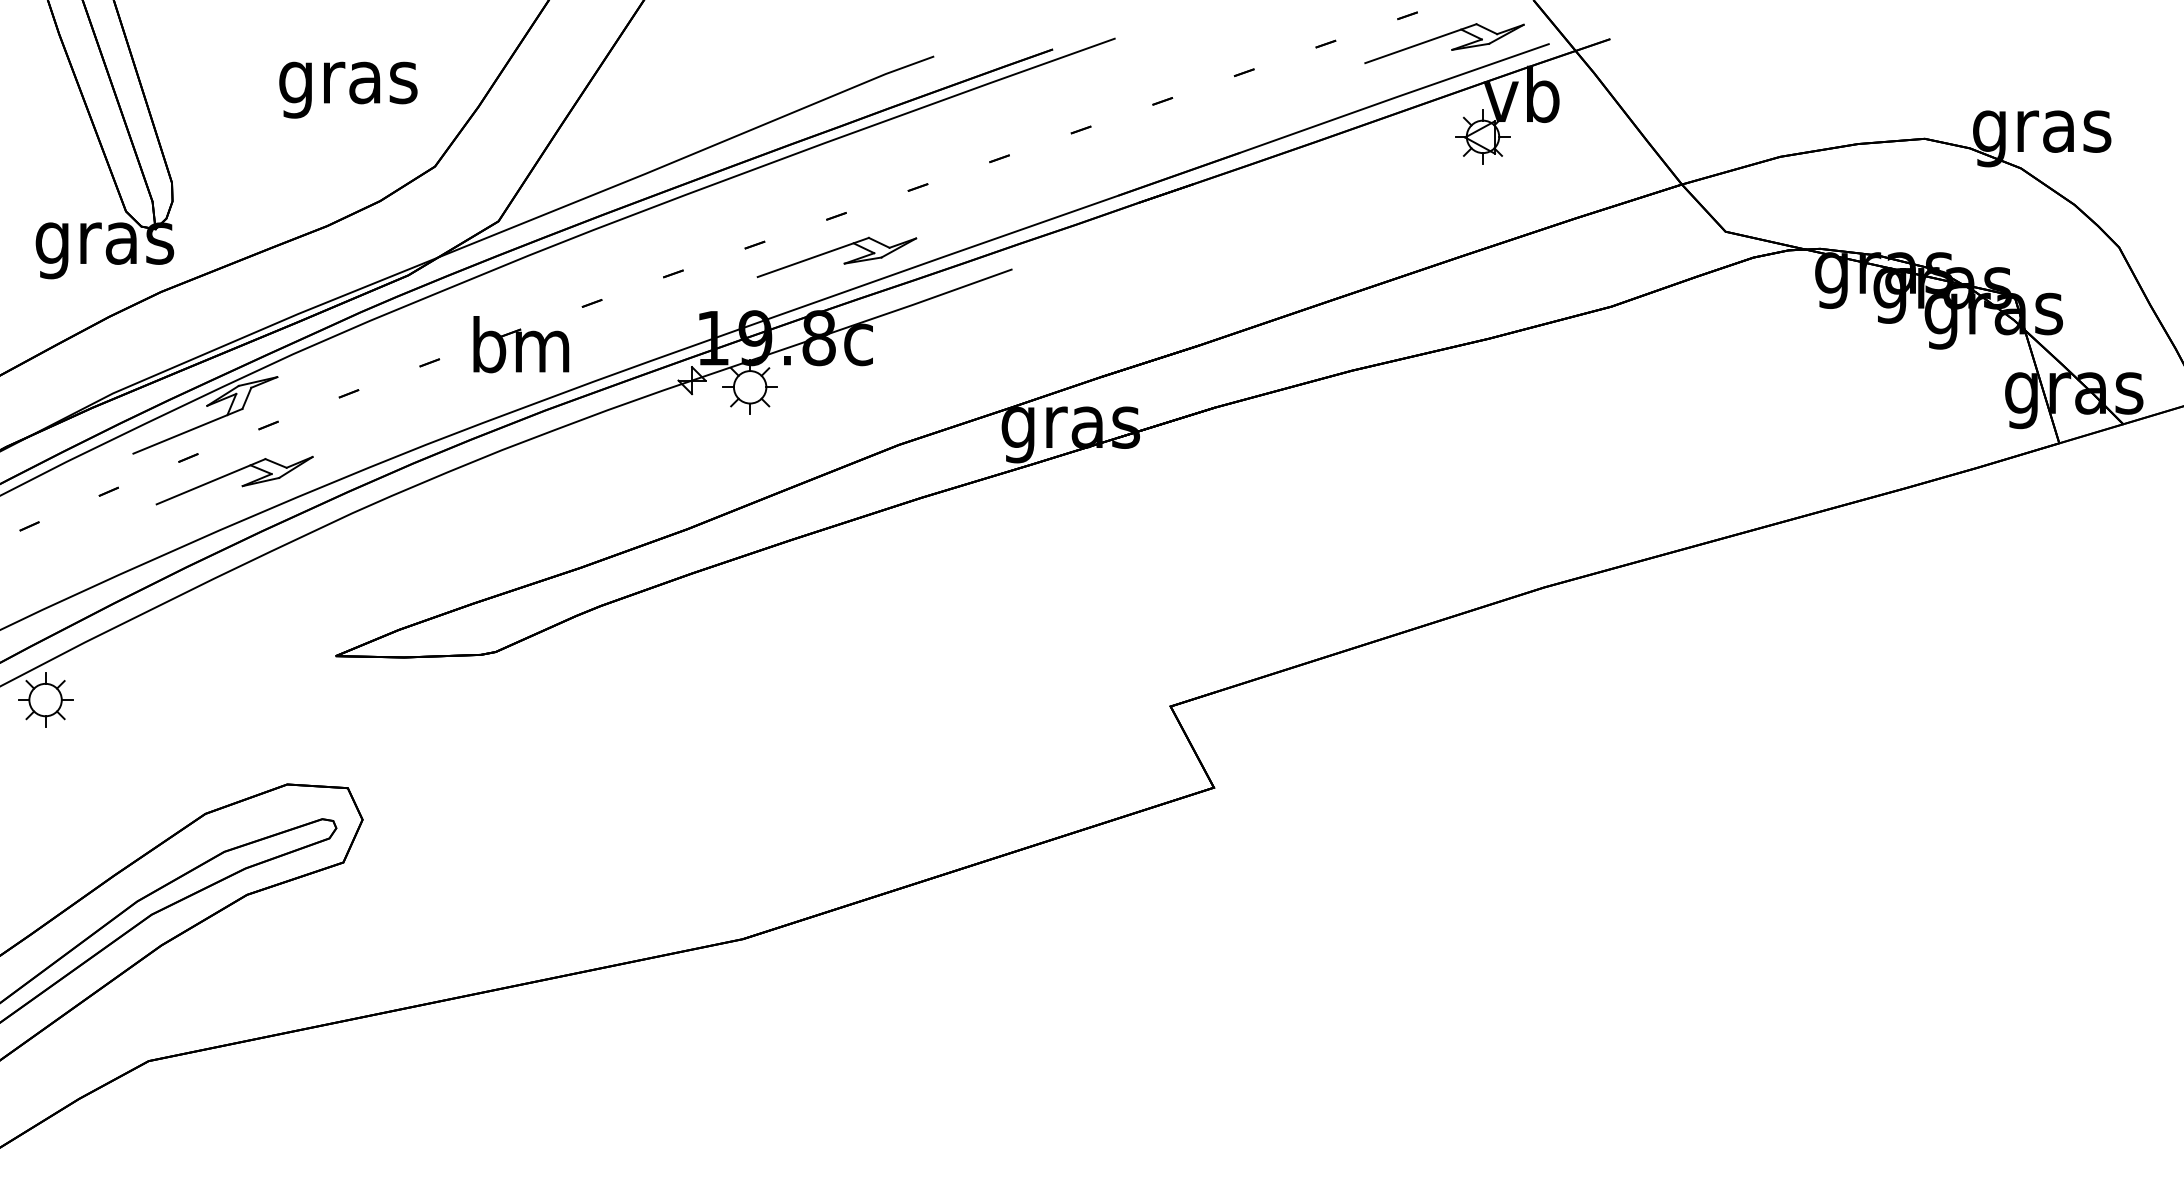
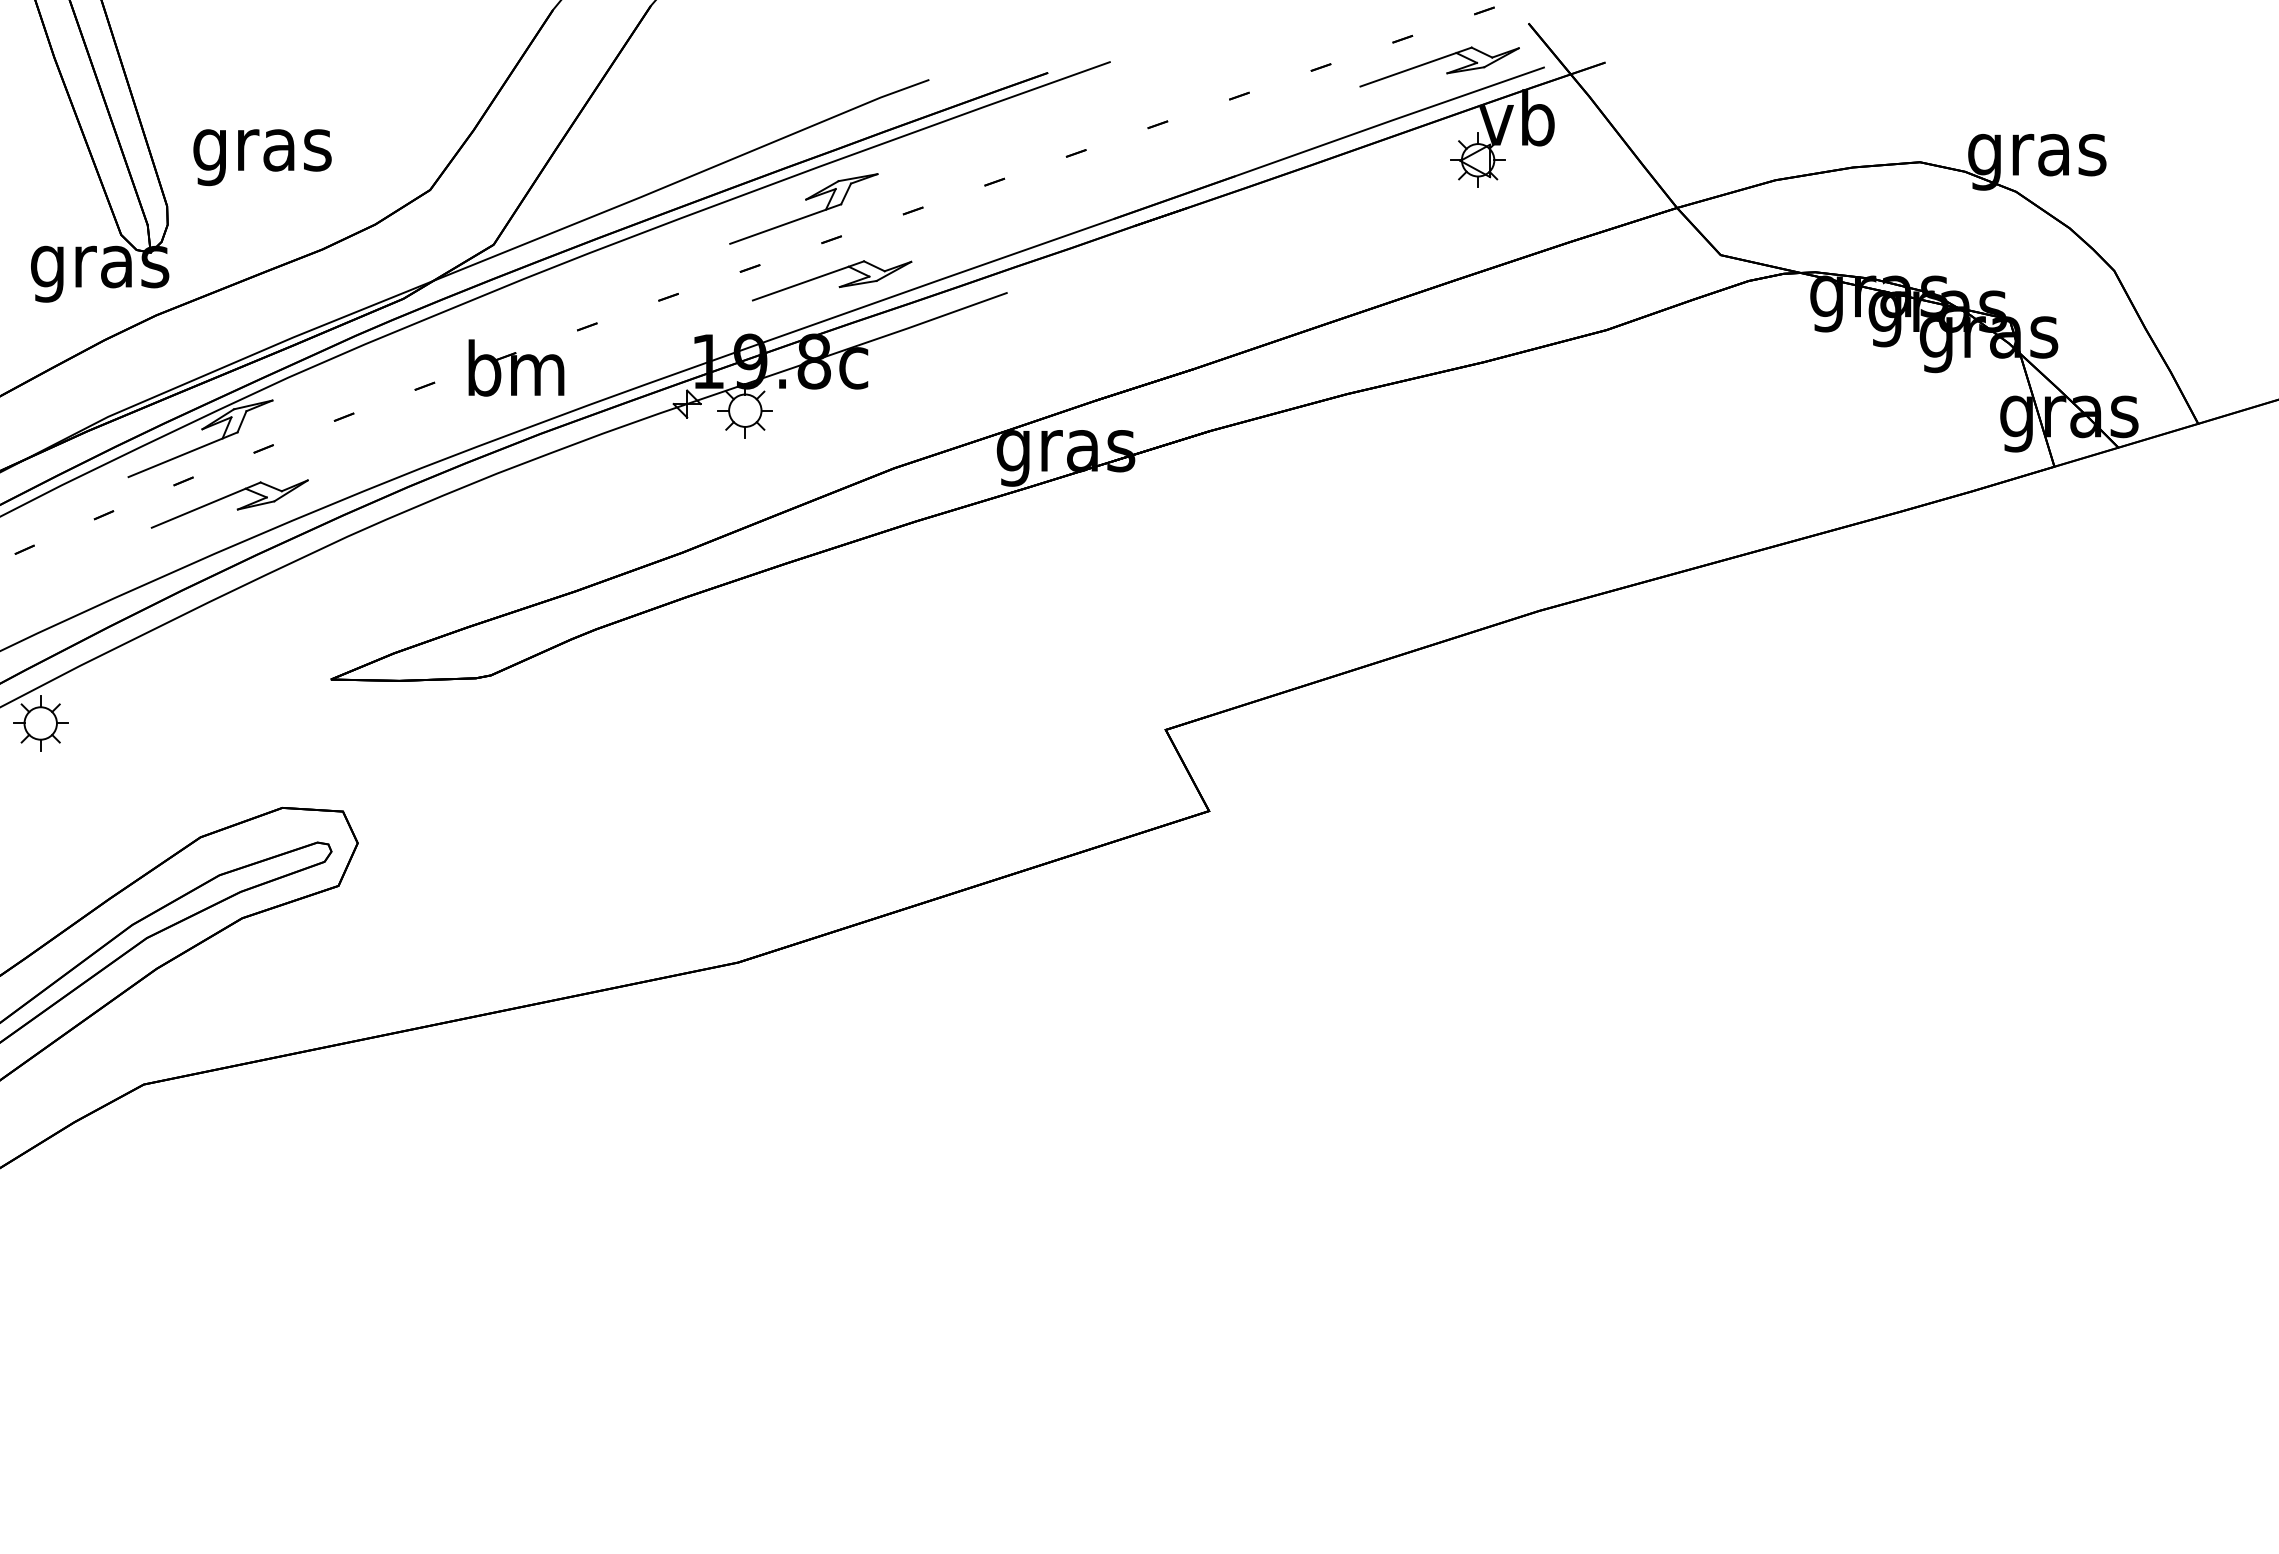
text: (348, 90) -> (262, 157), moved
part: (811, 192) -> (806, 215), added

